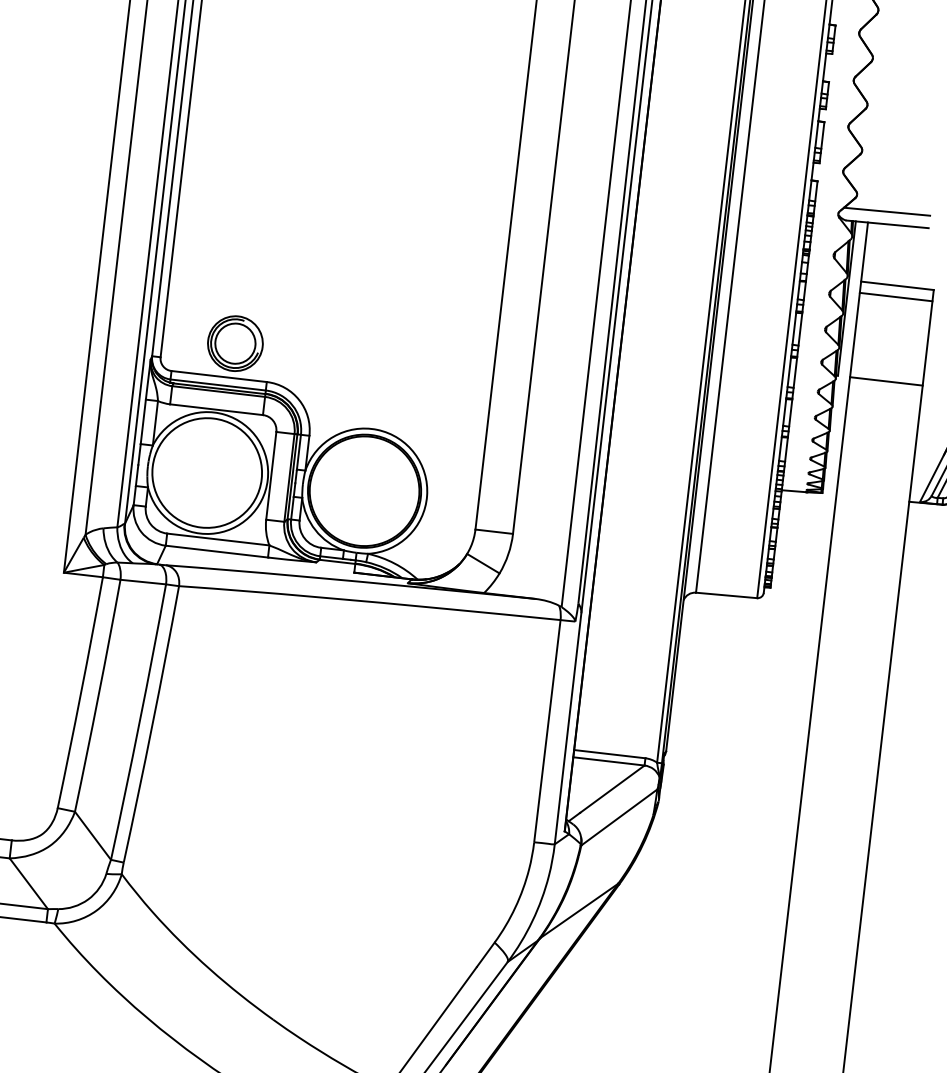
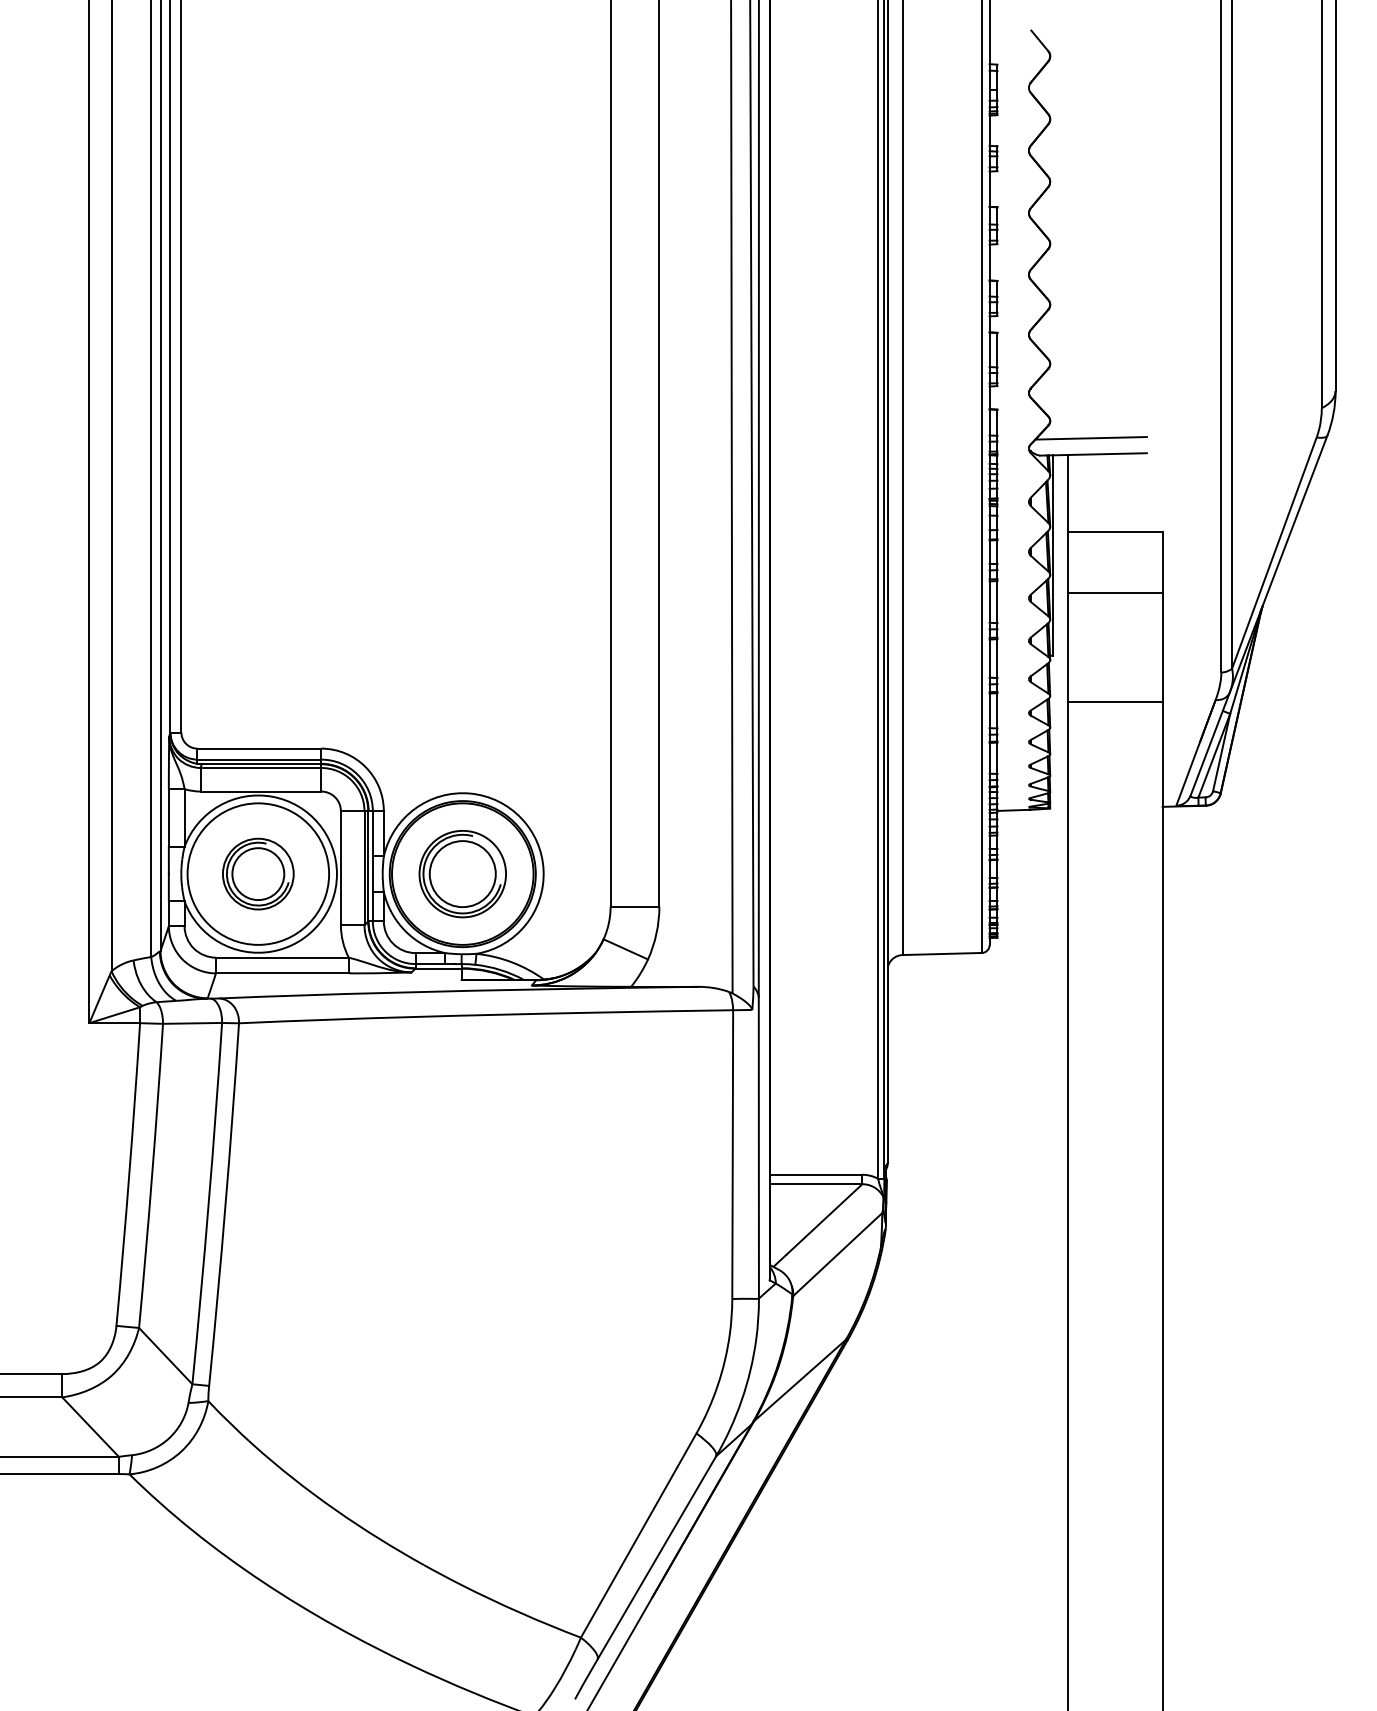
line: (896, 297) -> (1115, 593), moved
part: (235, 343) -> (258, 873), moved
line: (886, 381) -> (1115, 701), moved
part: (364, 491) -> (462, 874), added

